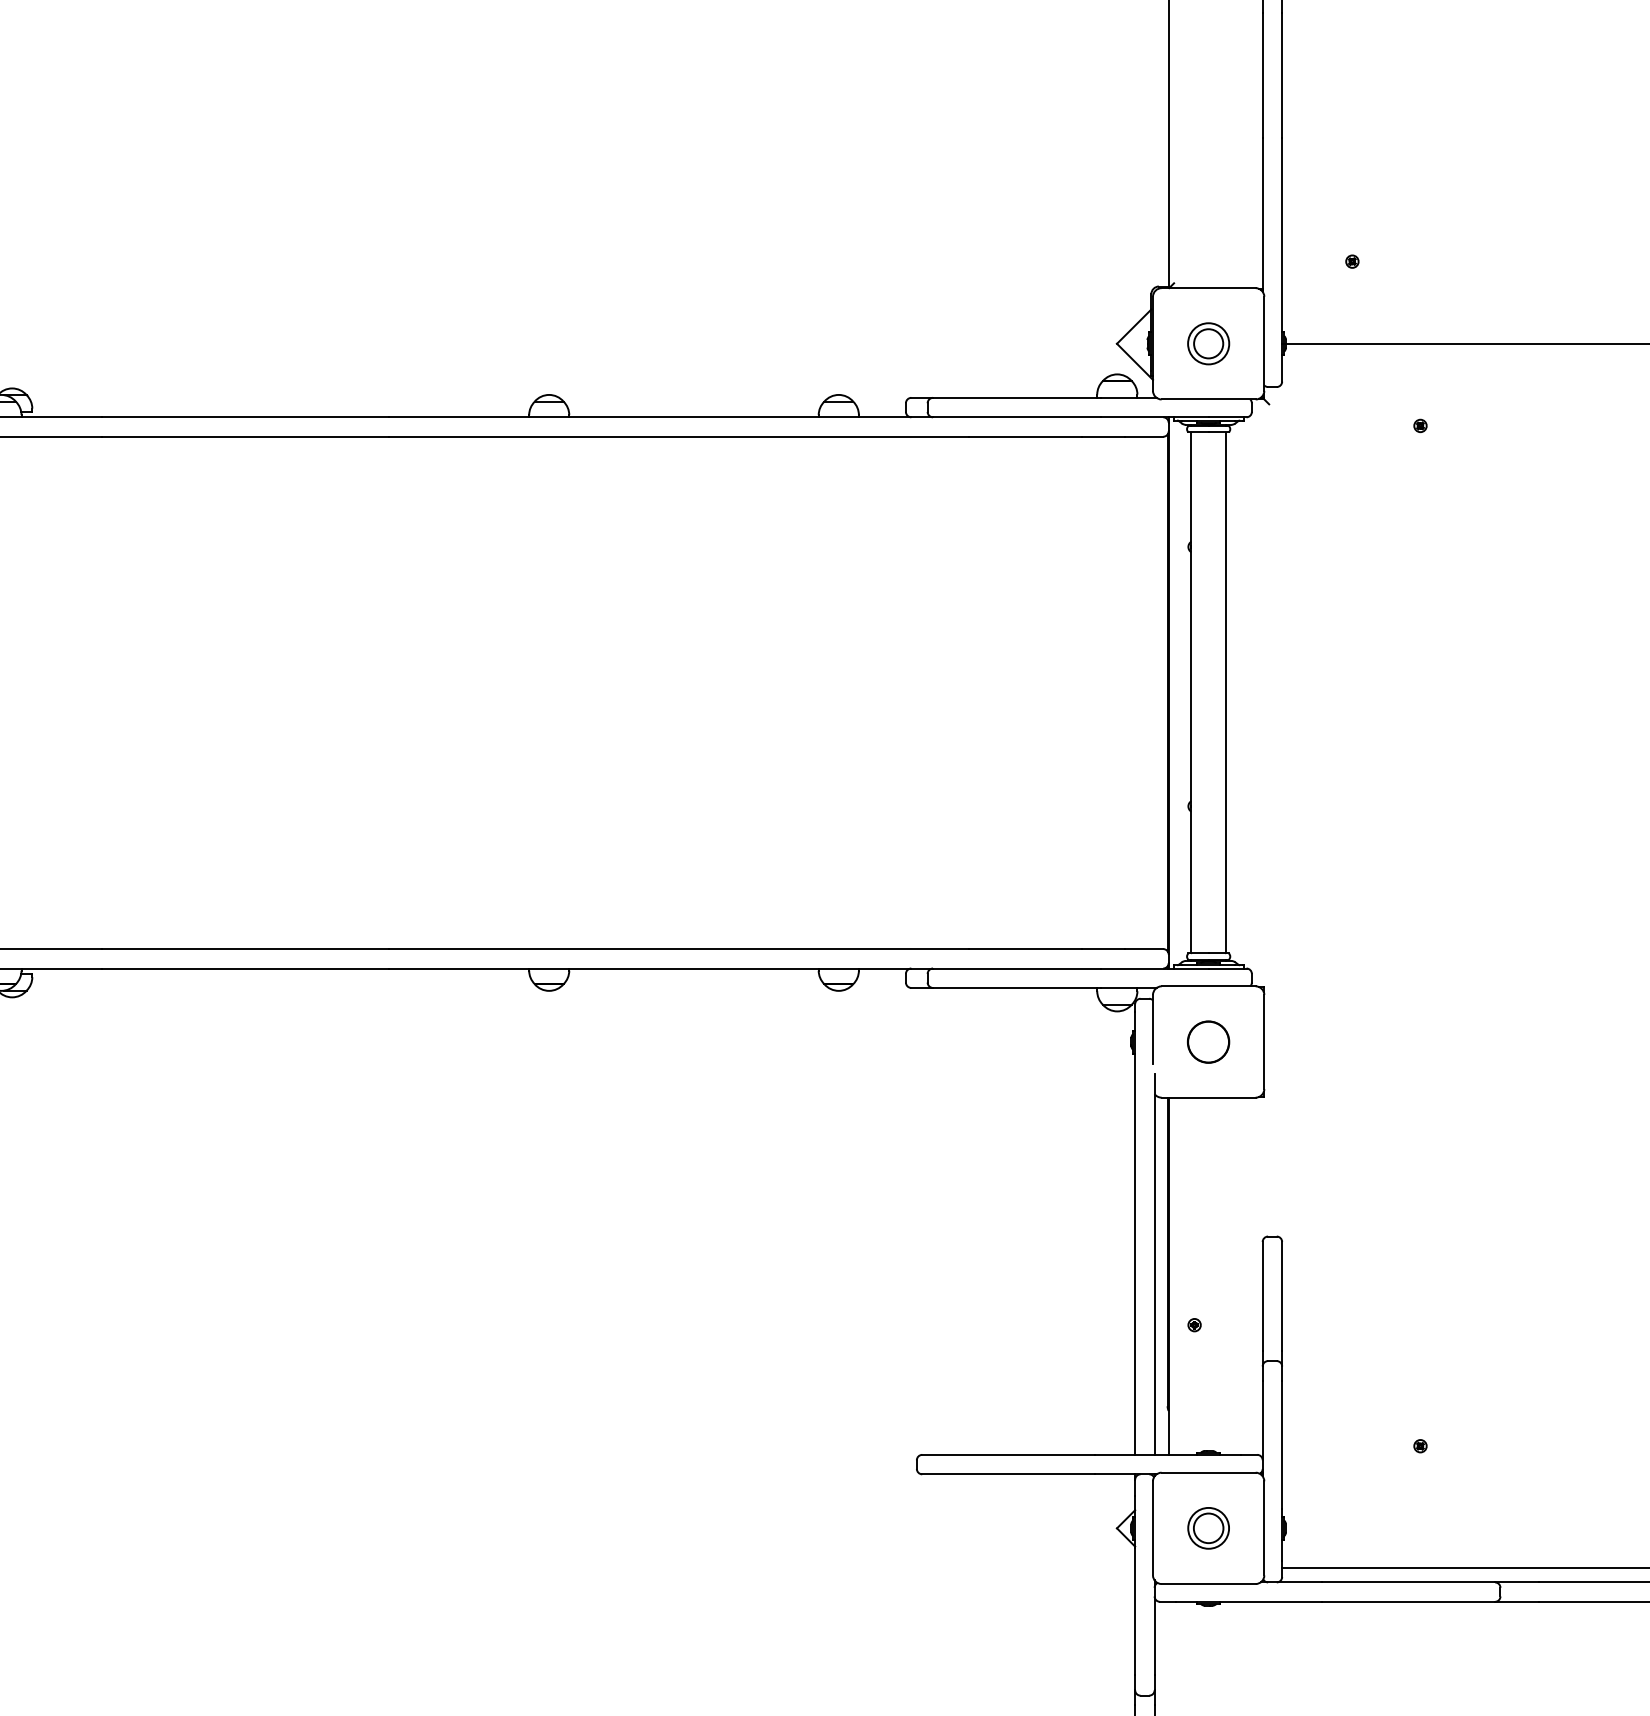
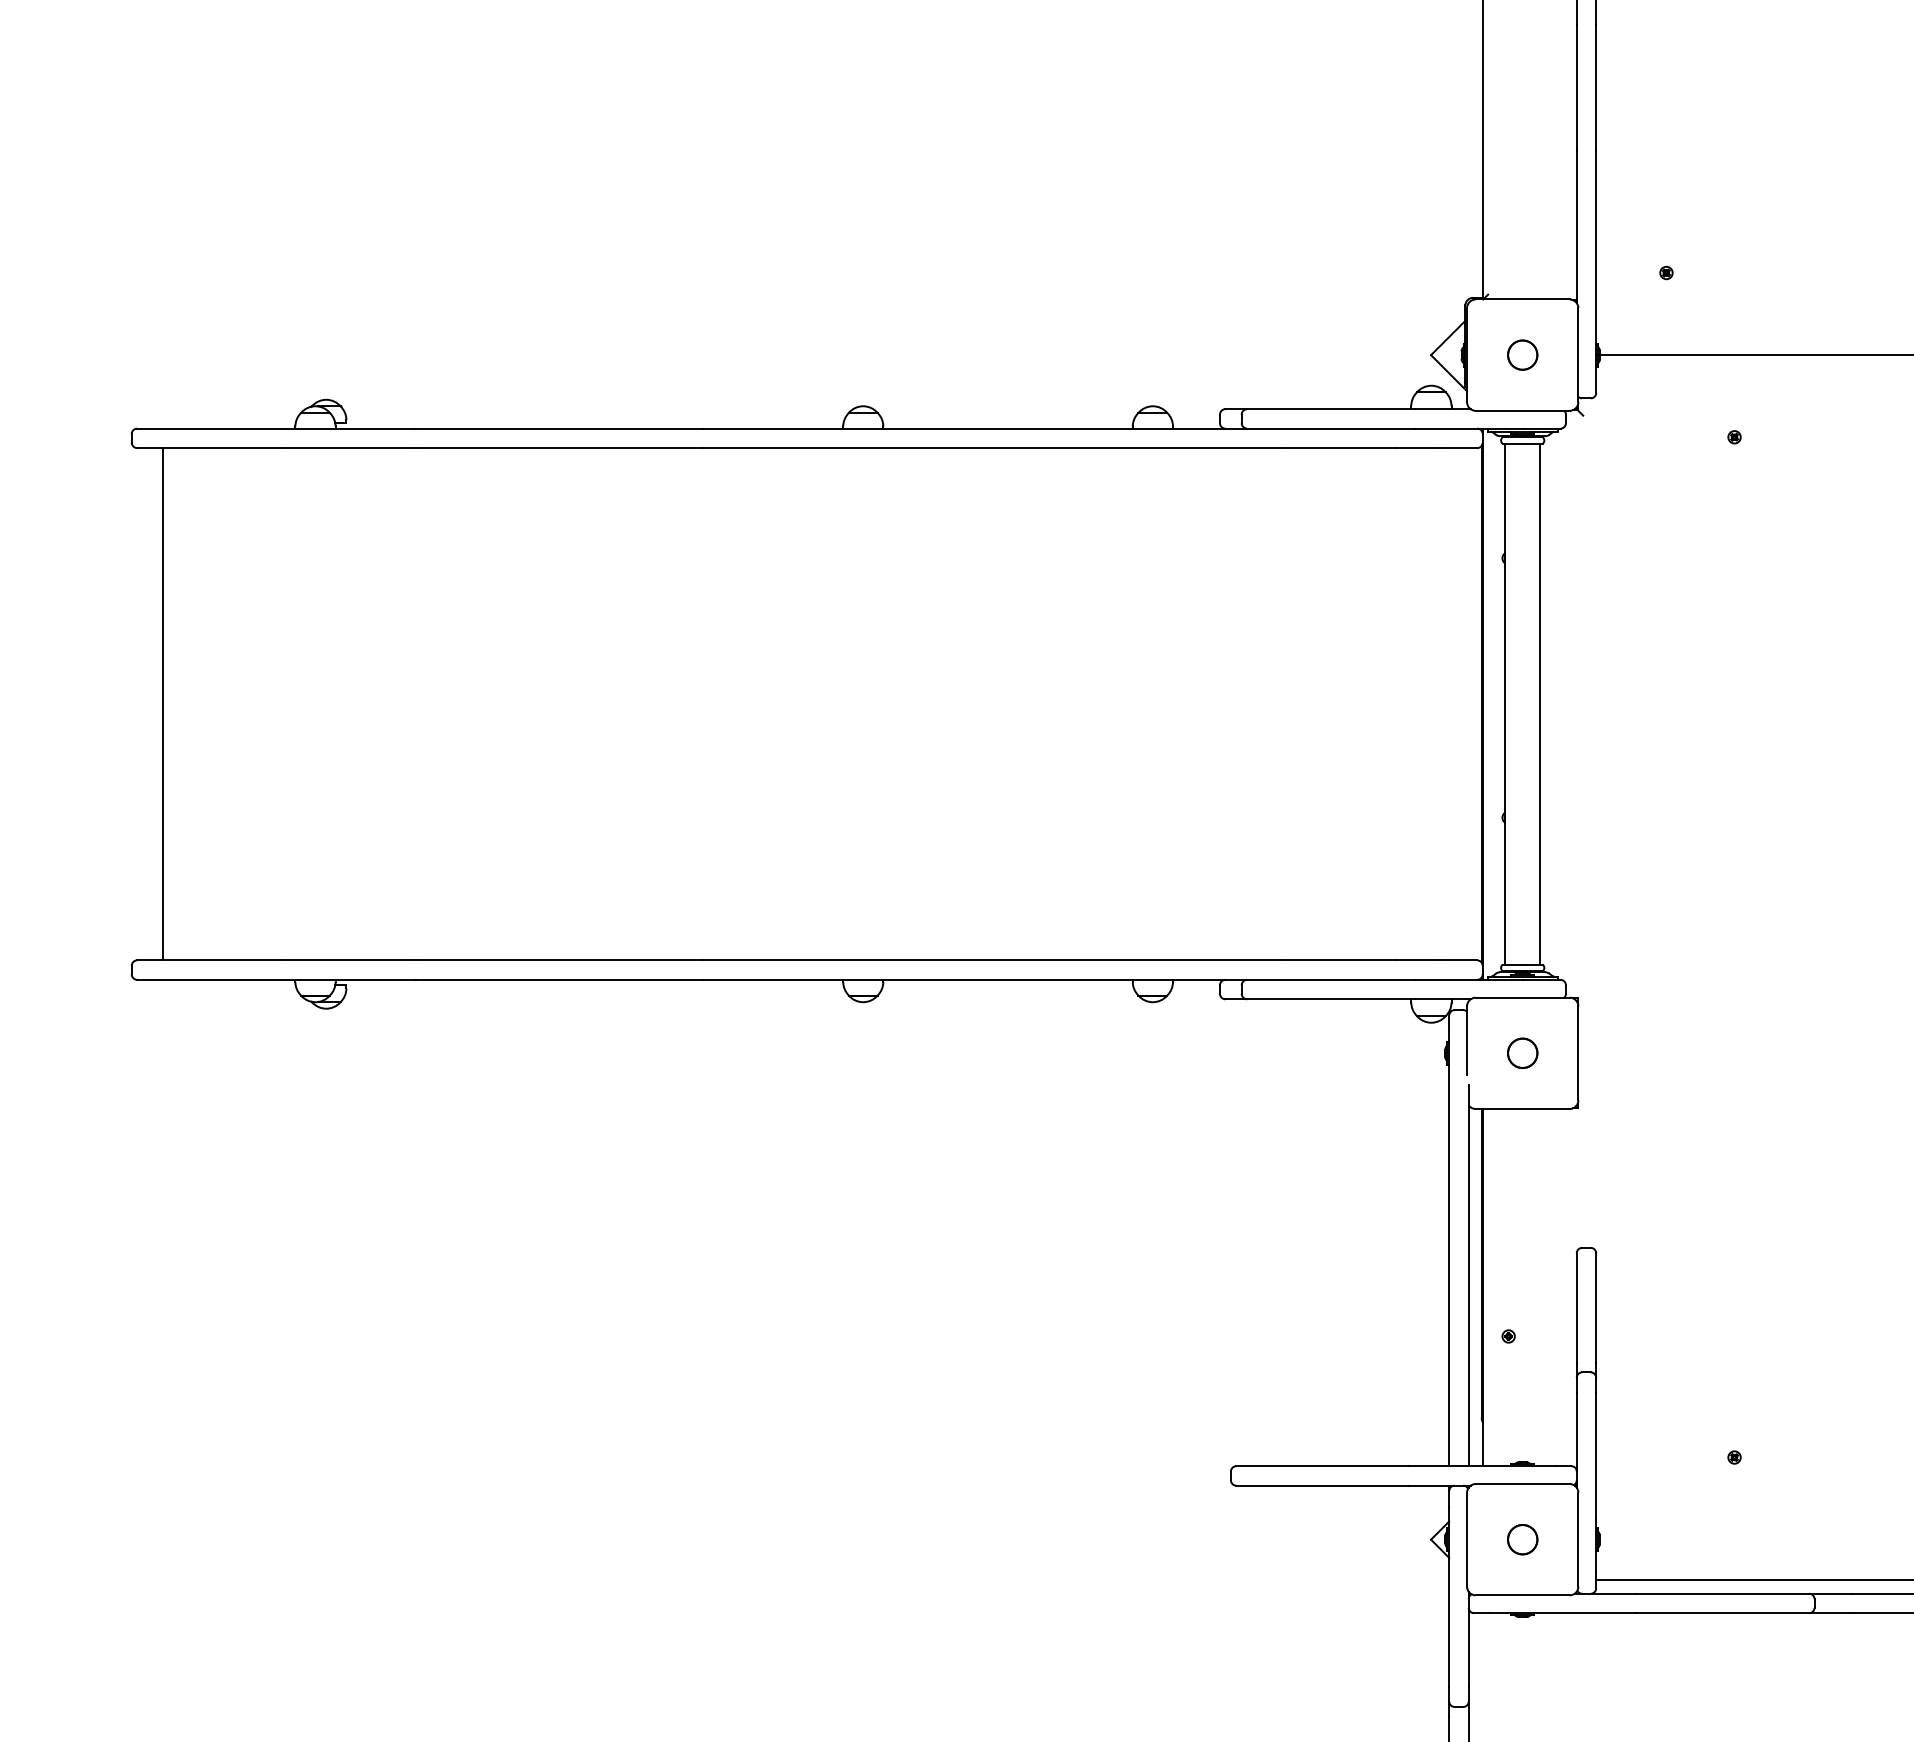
circle: (1208, 343) -> (1522, 354), size x0.71
circle: (1208, 1041) -> (1522, 1052), size x0.71
circle: (1208, 1528) -> (1522, 1539), size x0.71

